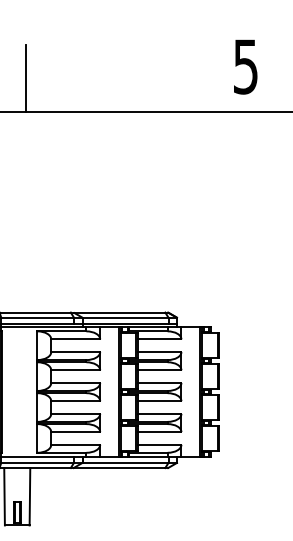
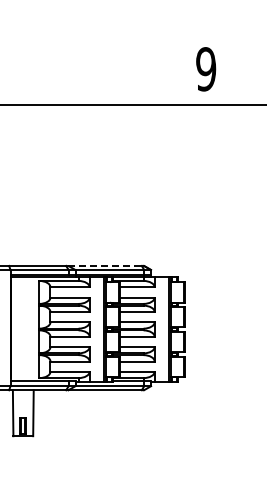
text: (246, 67) -> (206, 69), 5 -> 9
line: (26, 78) -> (30, 78), removed
line: (120, 312) -> (105, 265), solid -> dashed

